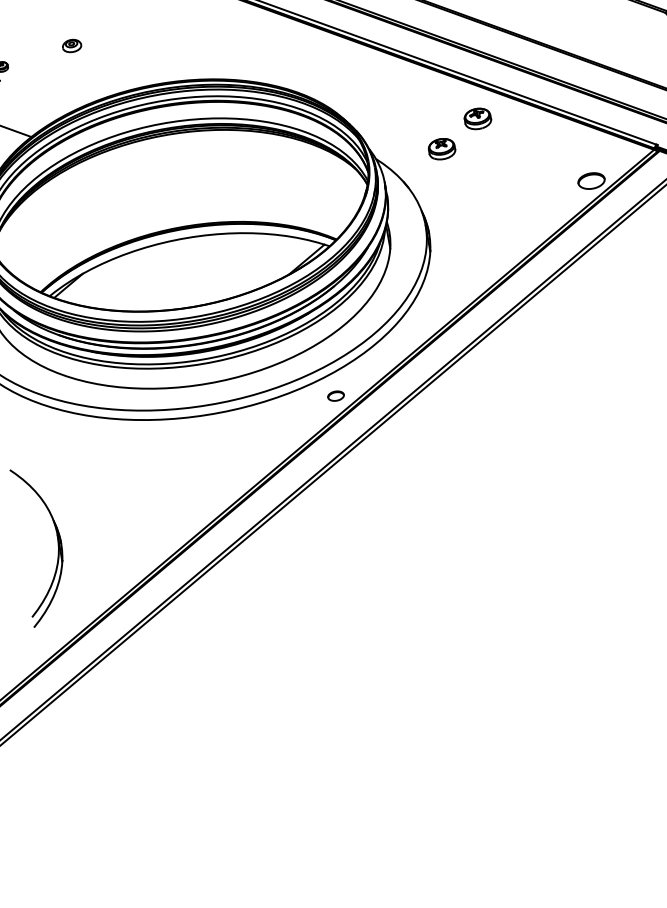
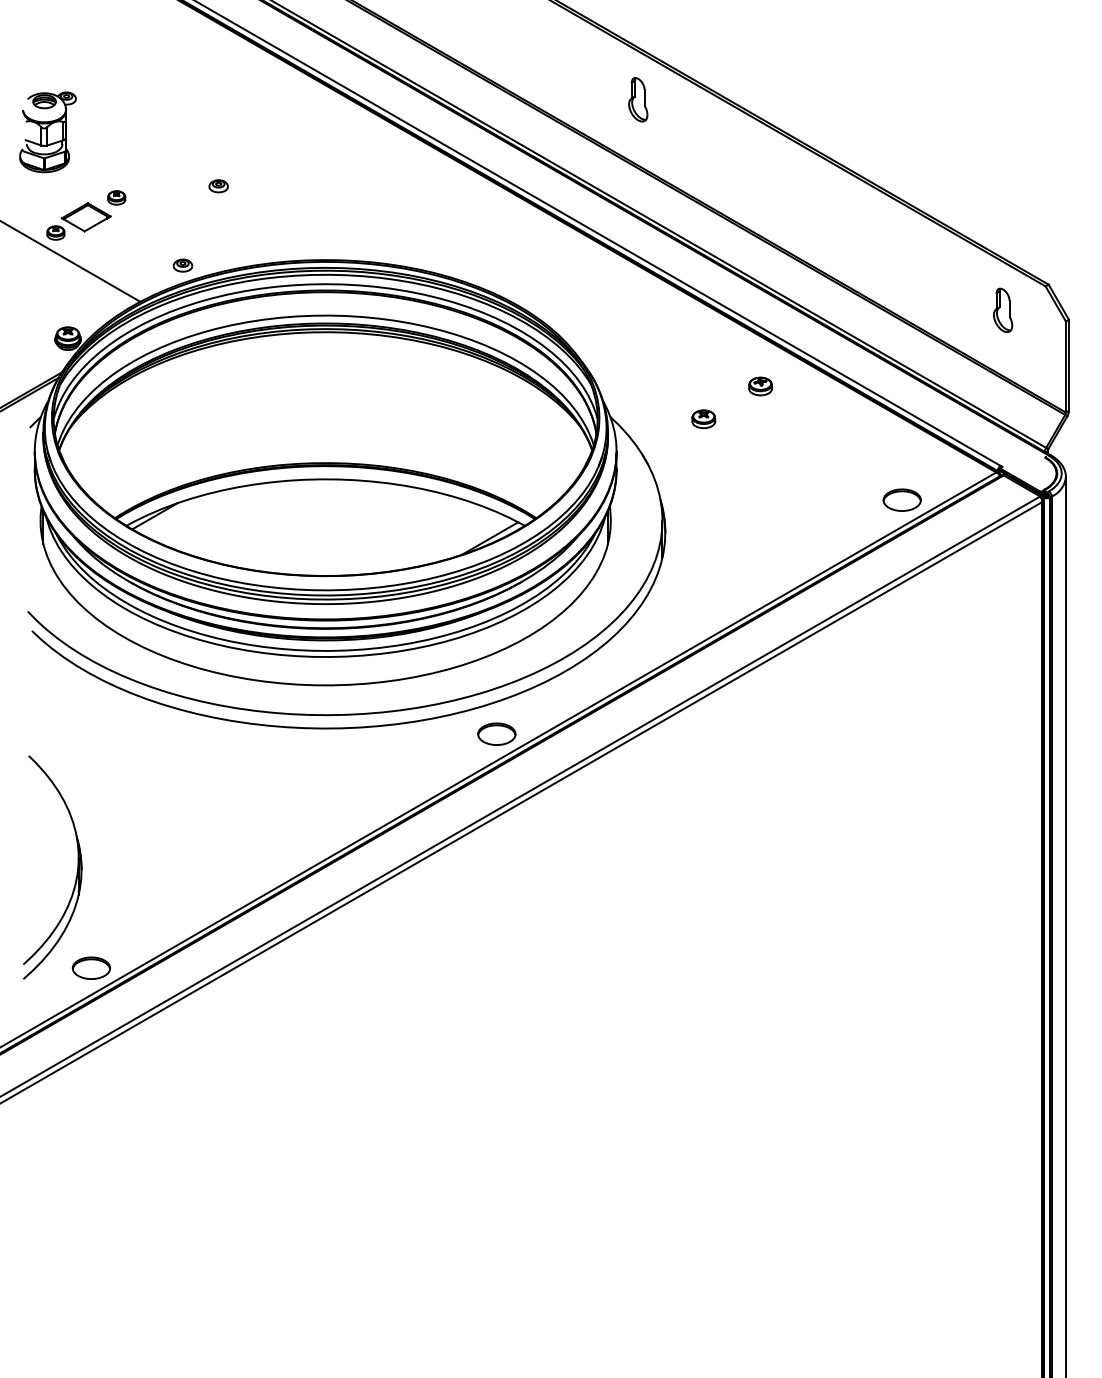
part: (638, 34) -> (1003, 309), added
part: (71, 46) -> (218, 186), size x0.71
part: (56, 106) -> (182, 265), added
part: (477, 118) -> (760, 386), size x0.62
part: (441, 148) -> (703, 418), size x0.62
part: (335, 395) -> (496, 733), size x1.67
part: (80, 610) -> (91, 967), added

